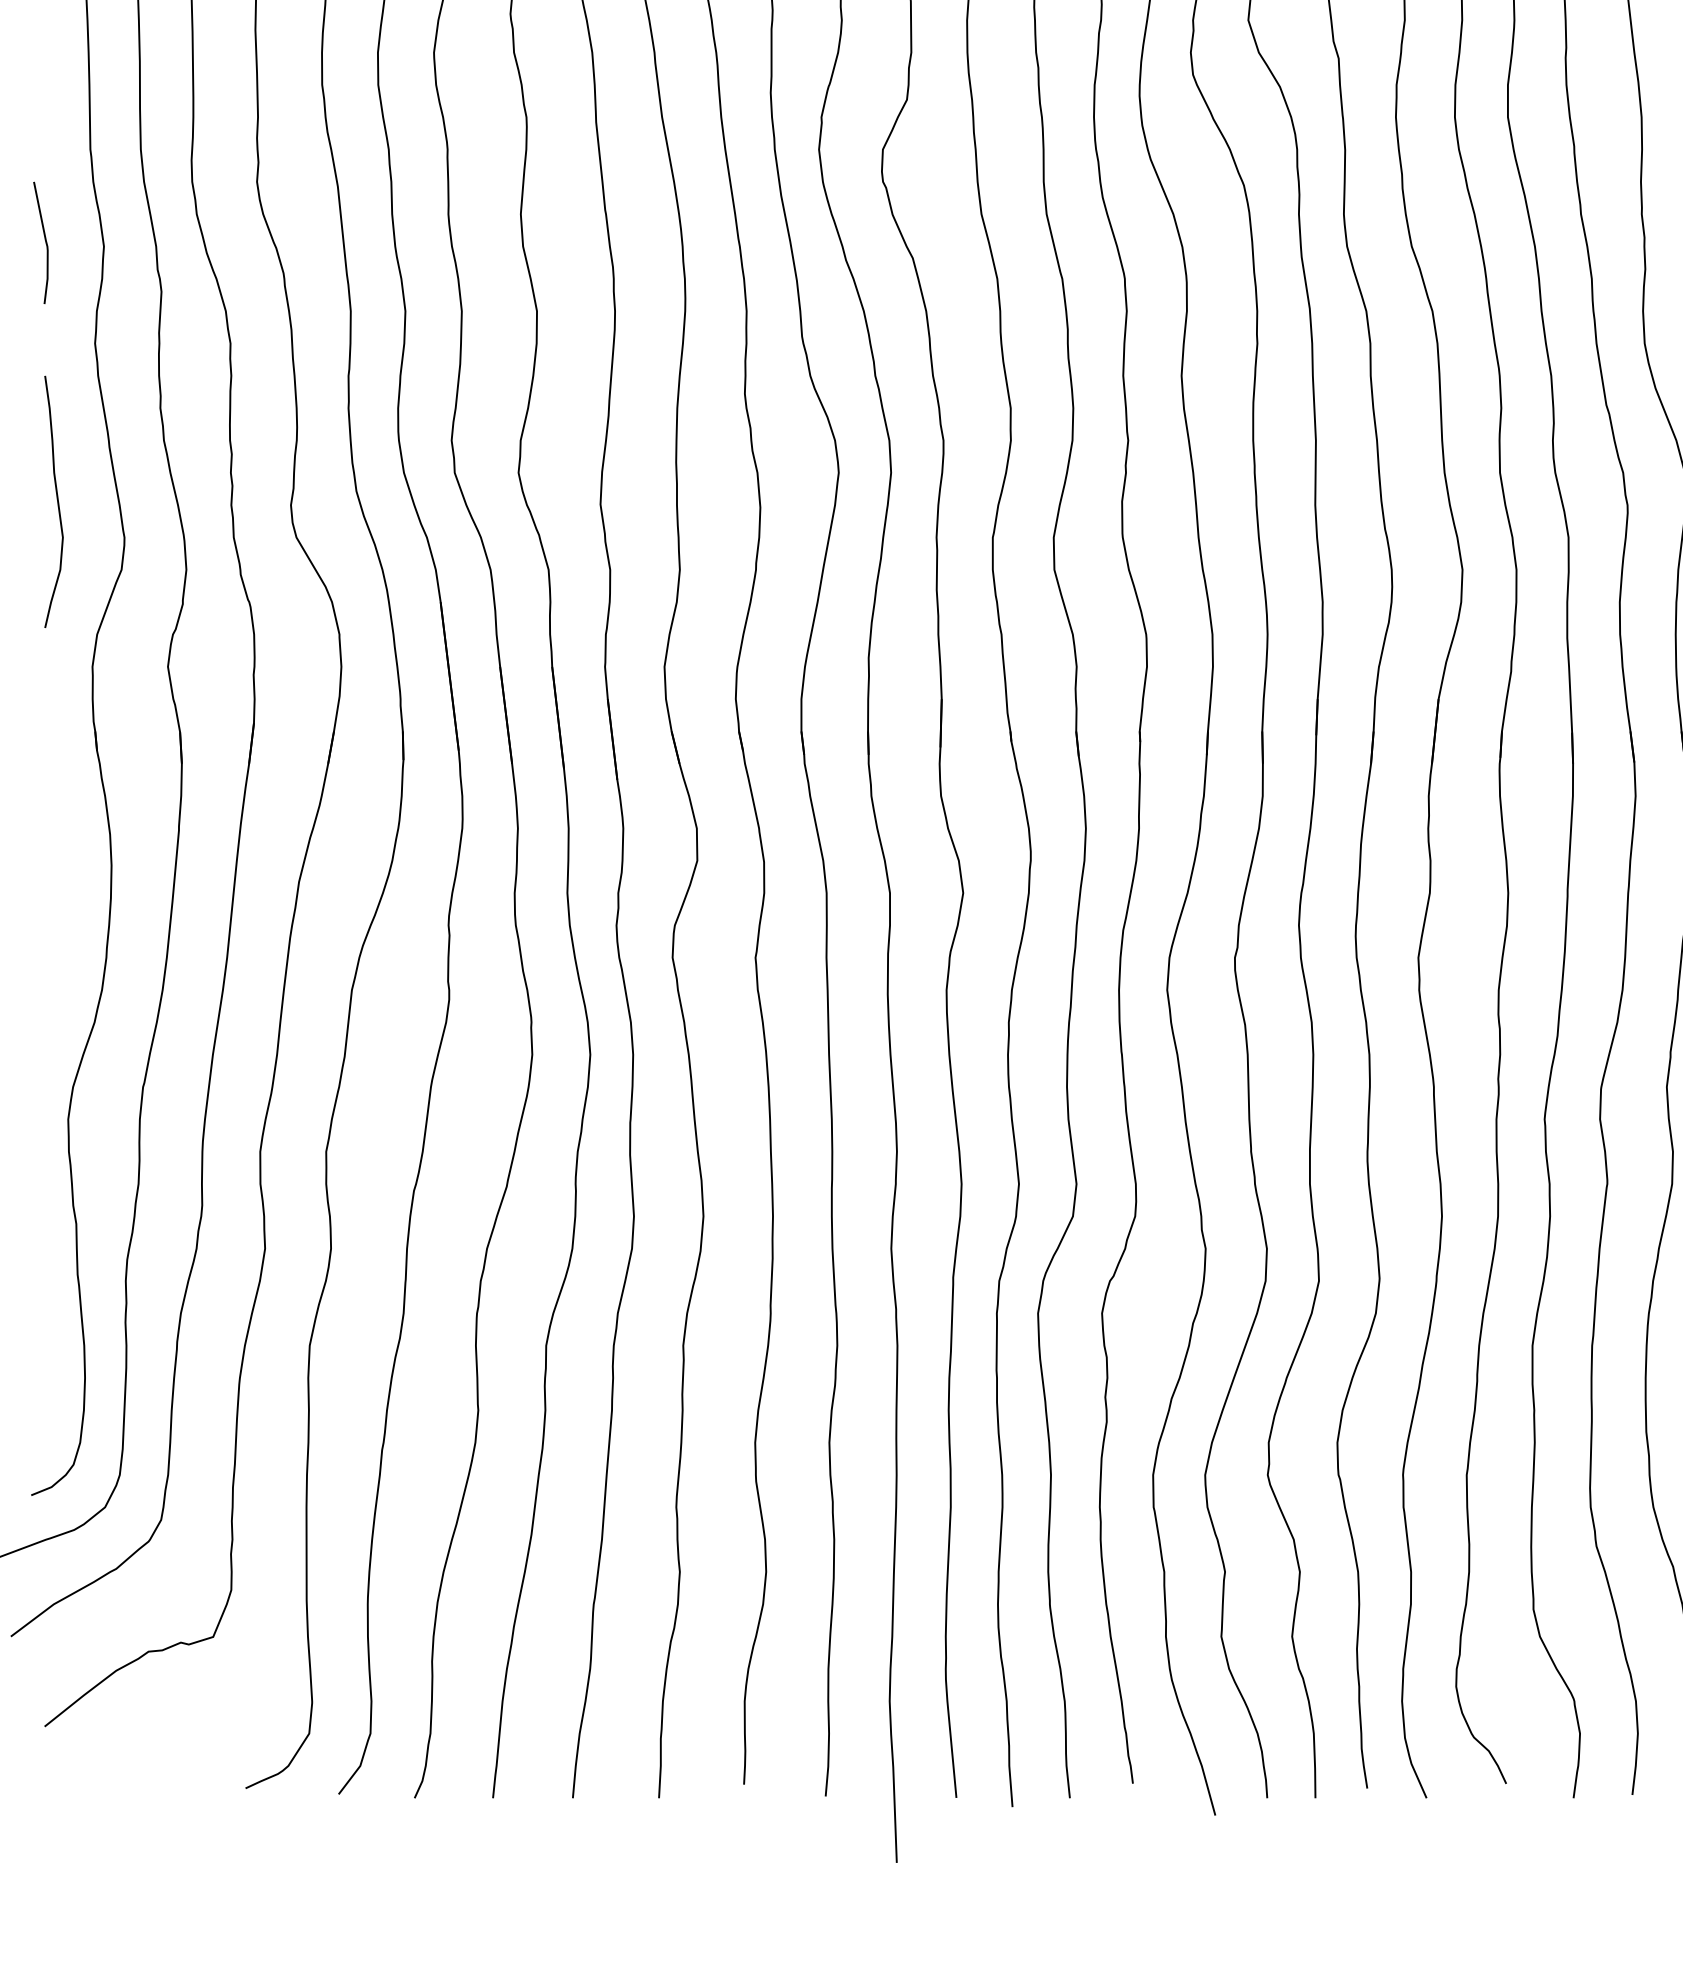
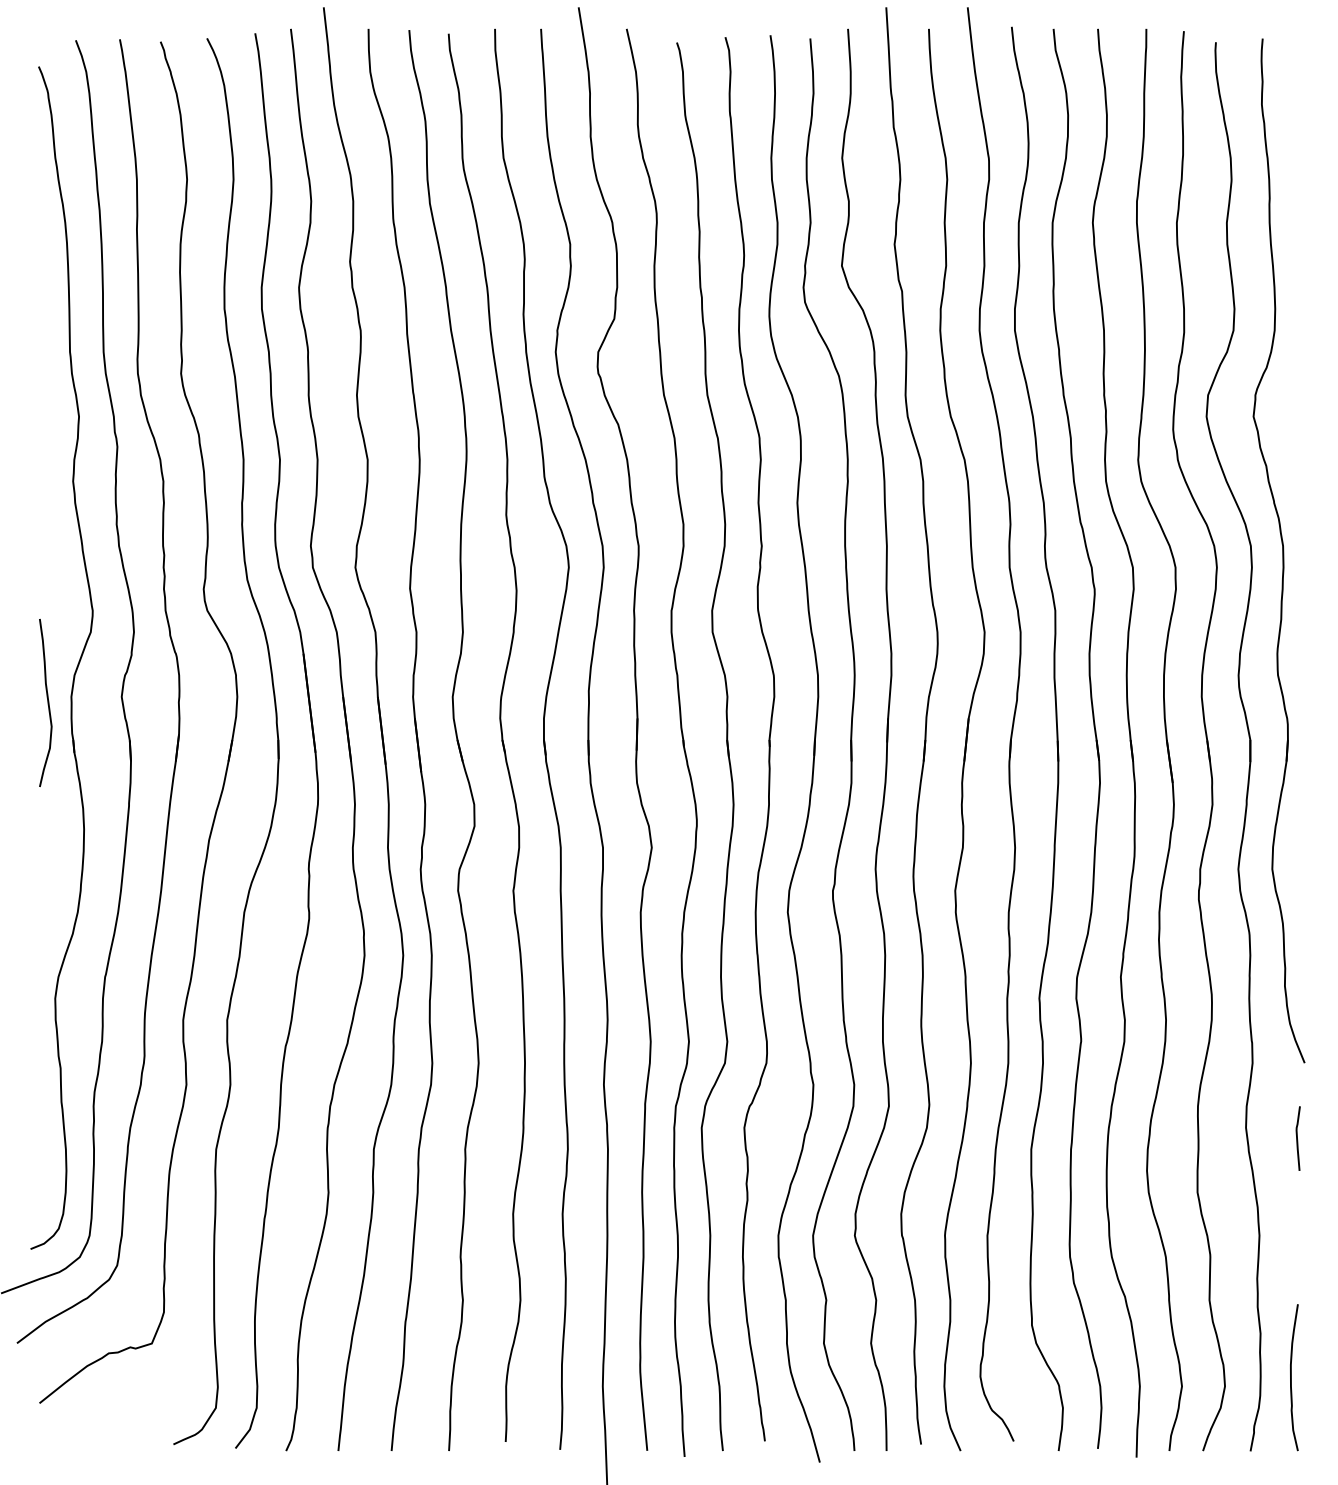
curve: (44, 241) -> (39, 413), removed
curve: (56, 502) -> (47, 703), moved

